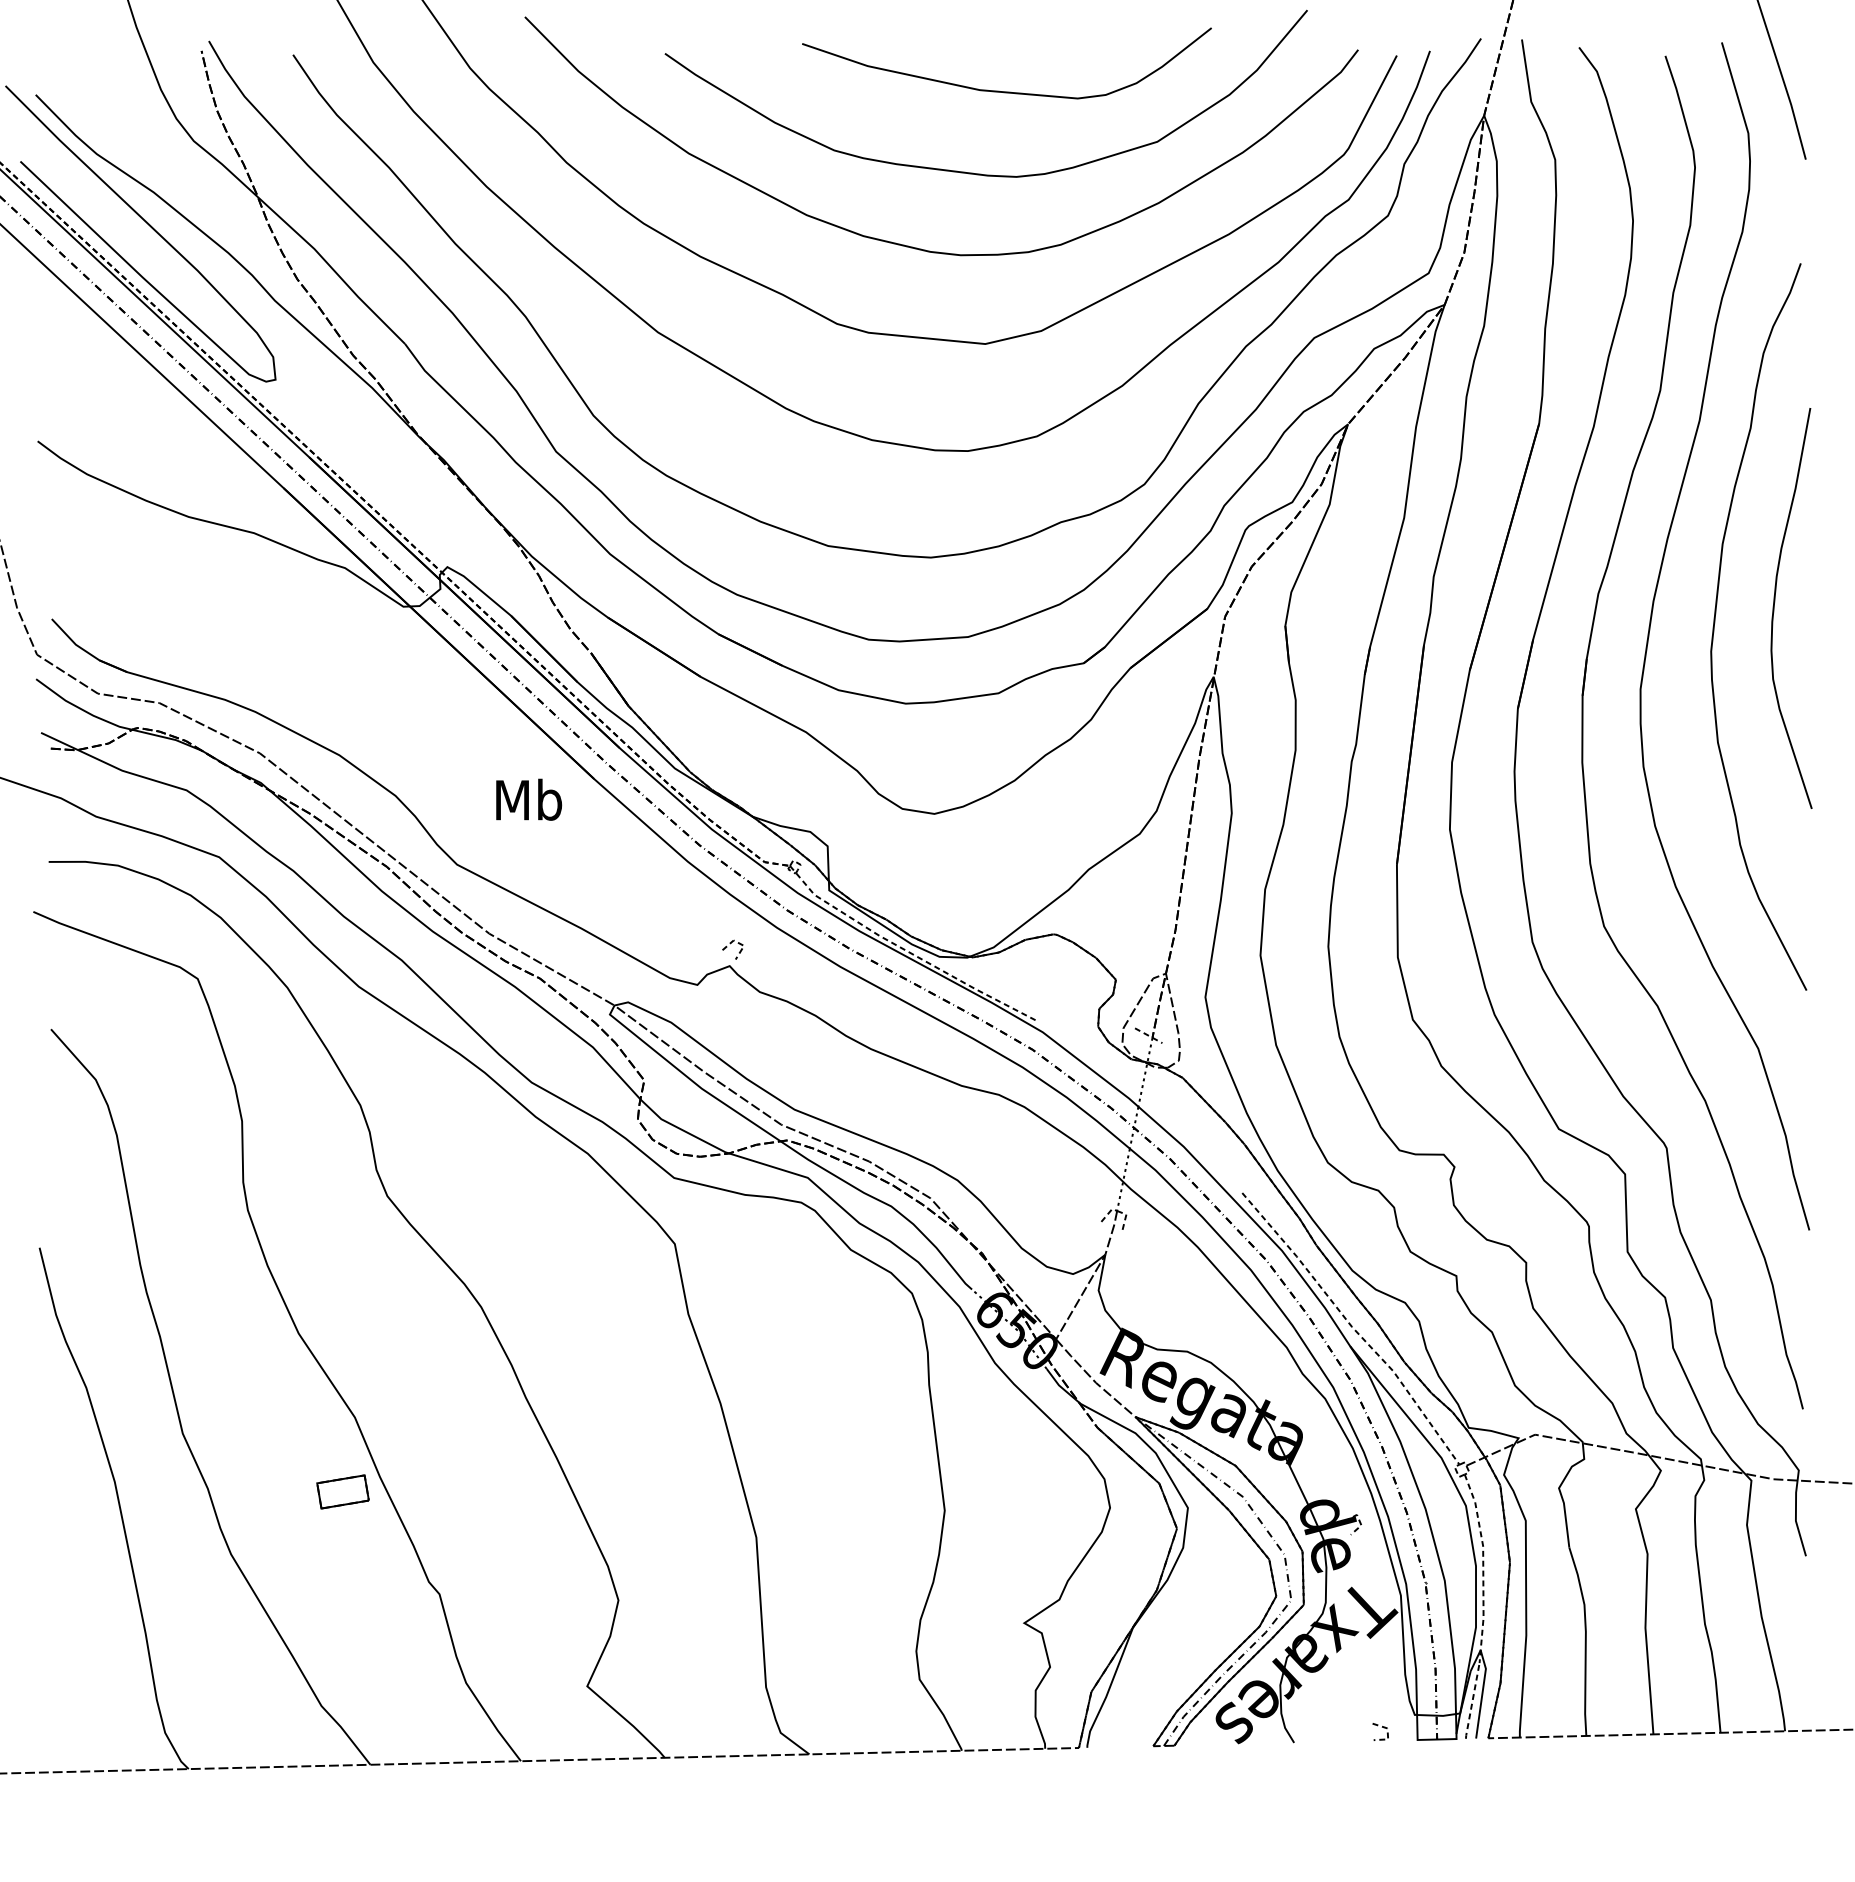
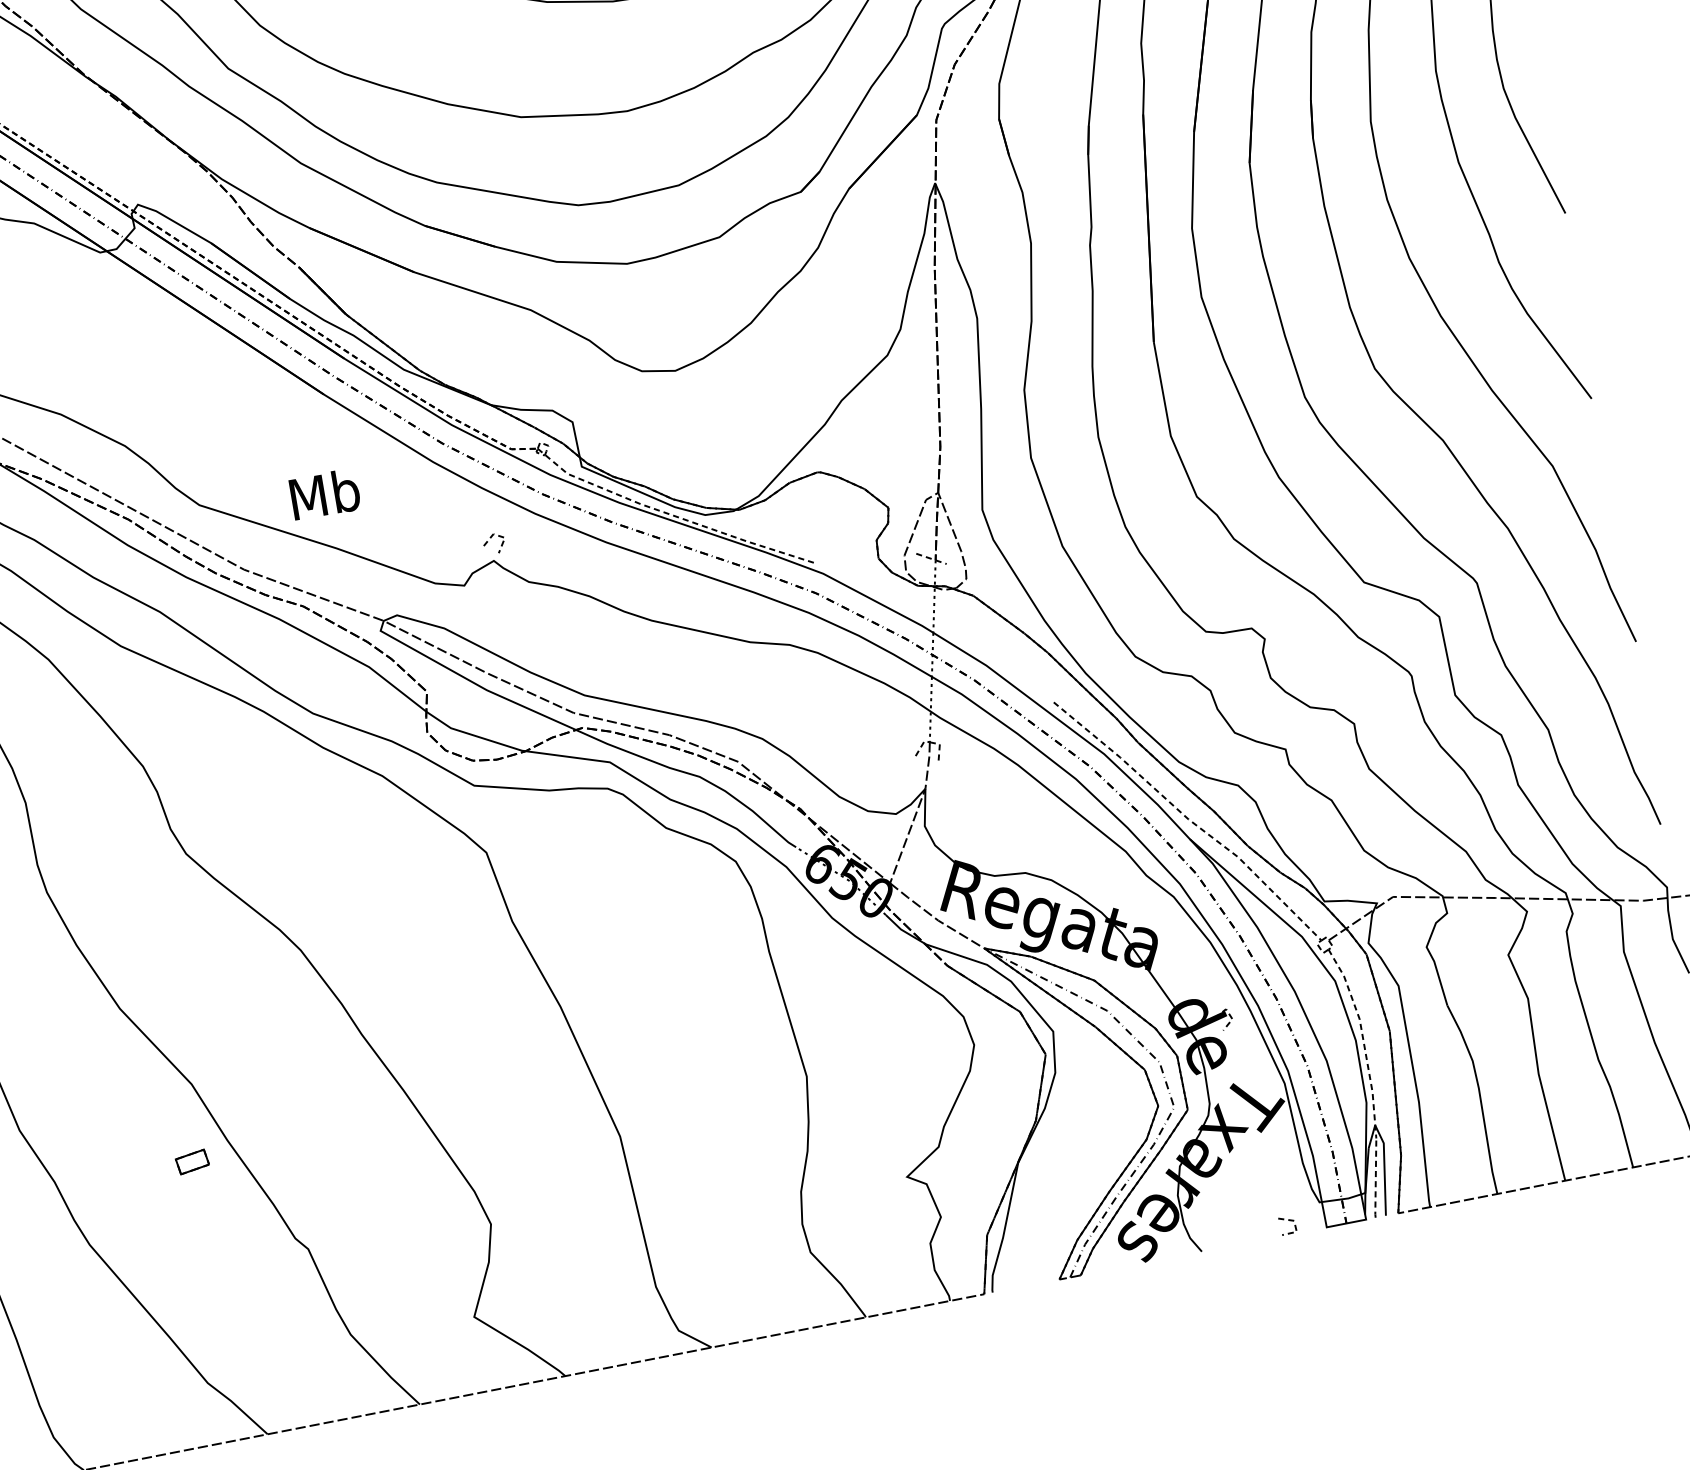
text: (529, 799) -> (325, 493), moved
part: (342, 1491) -> (191, 1161), size x0.6

